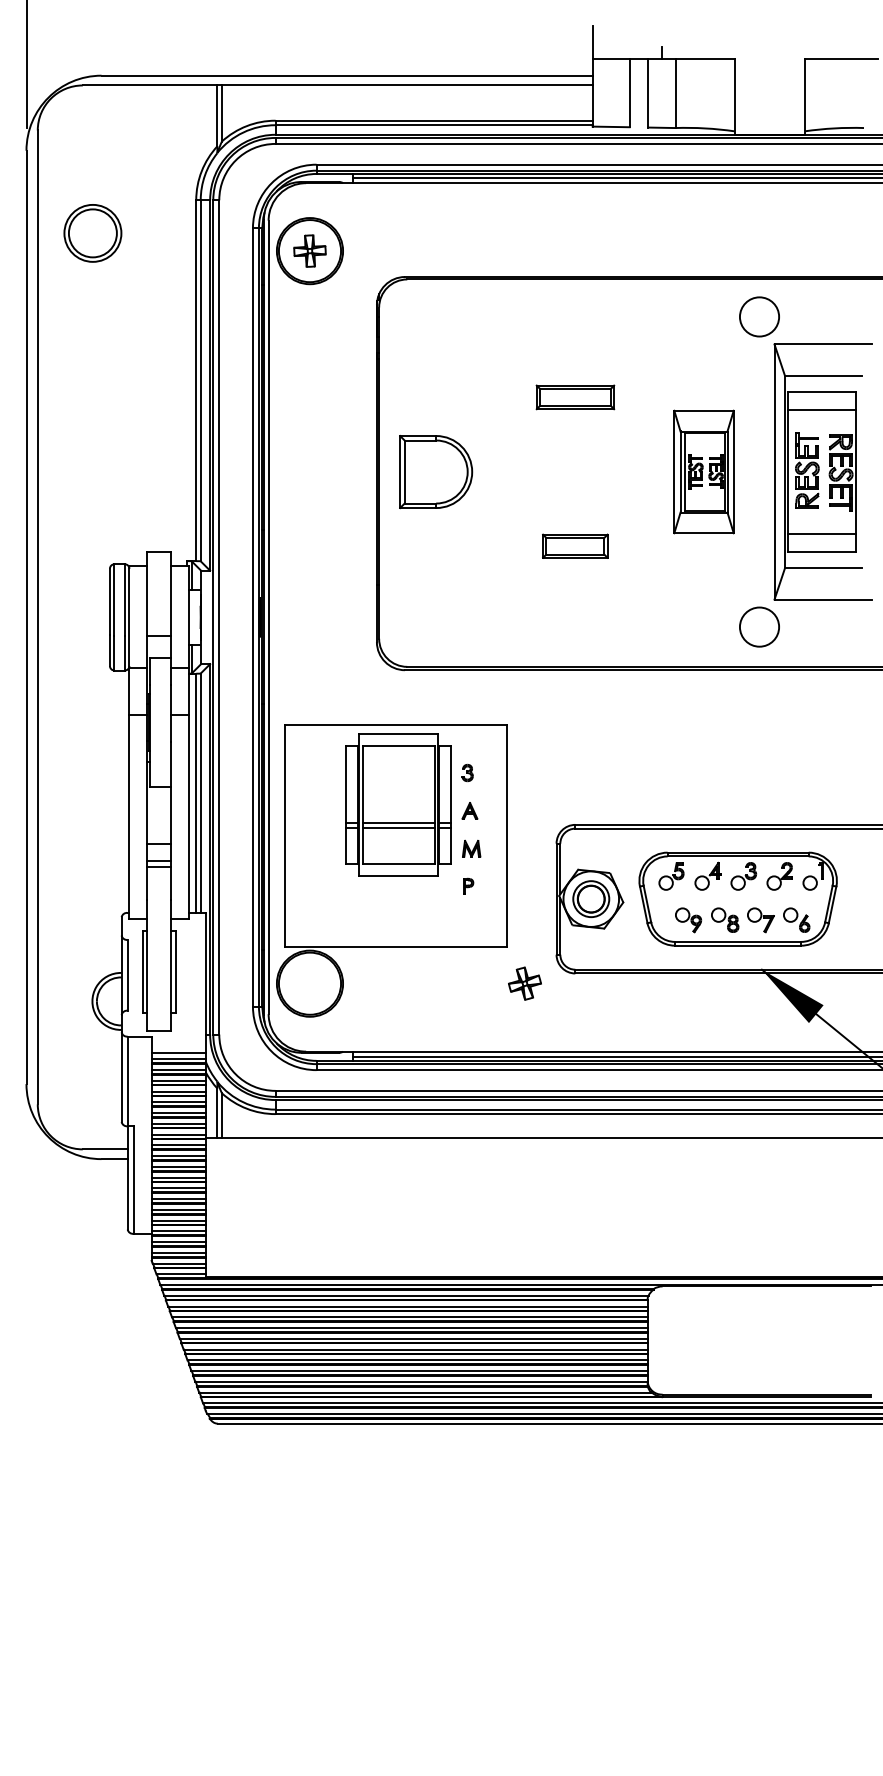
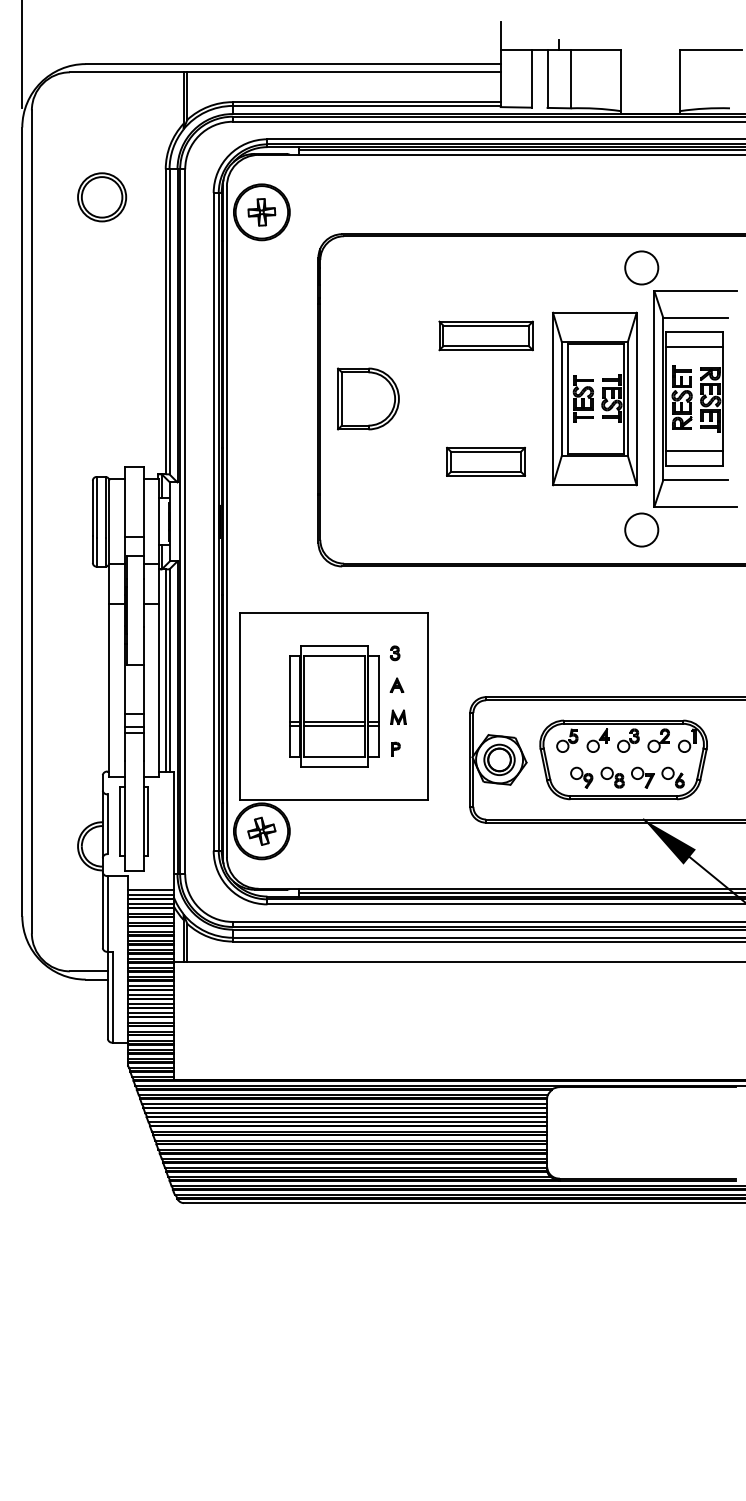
part: (92, 233) -> (101, 197), moved
part: (575, 397) -> (486, 336), size x1.43
part: (703, 471) -> (594, 398), size x1.67
part: (575, 545) -> (486, 461), size x1.43
part: (398, 804) -> (334, 706), moved
part: (524, 983) -> (261, 831), moved

